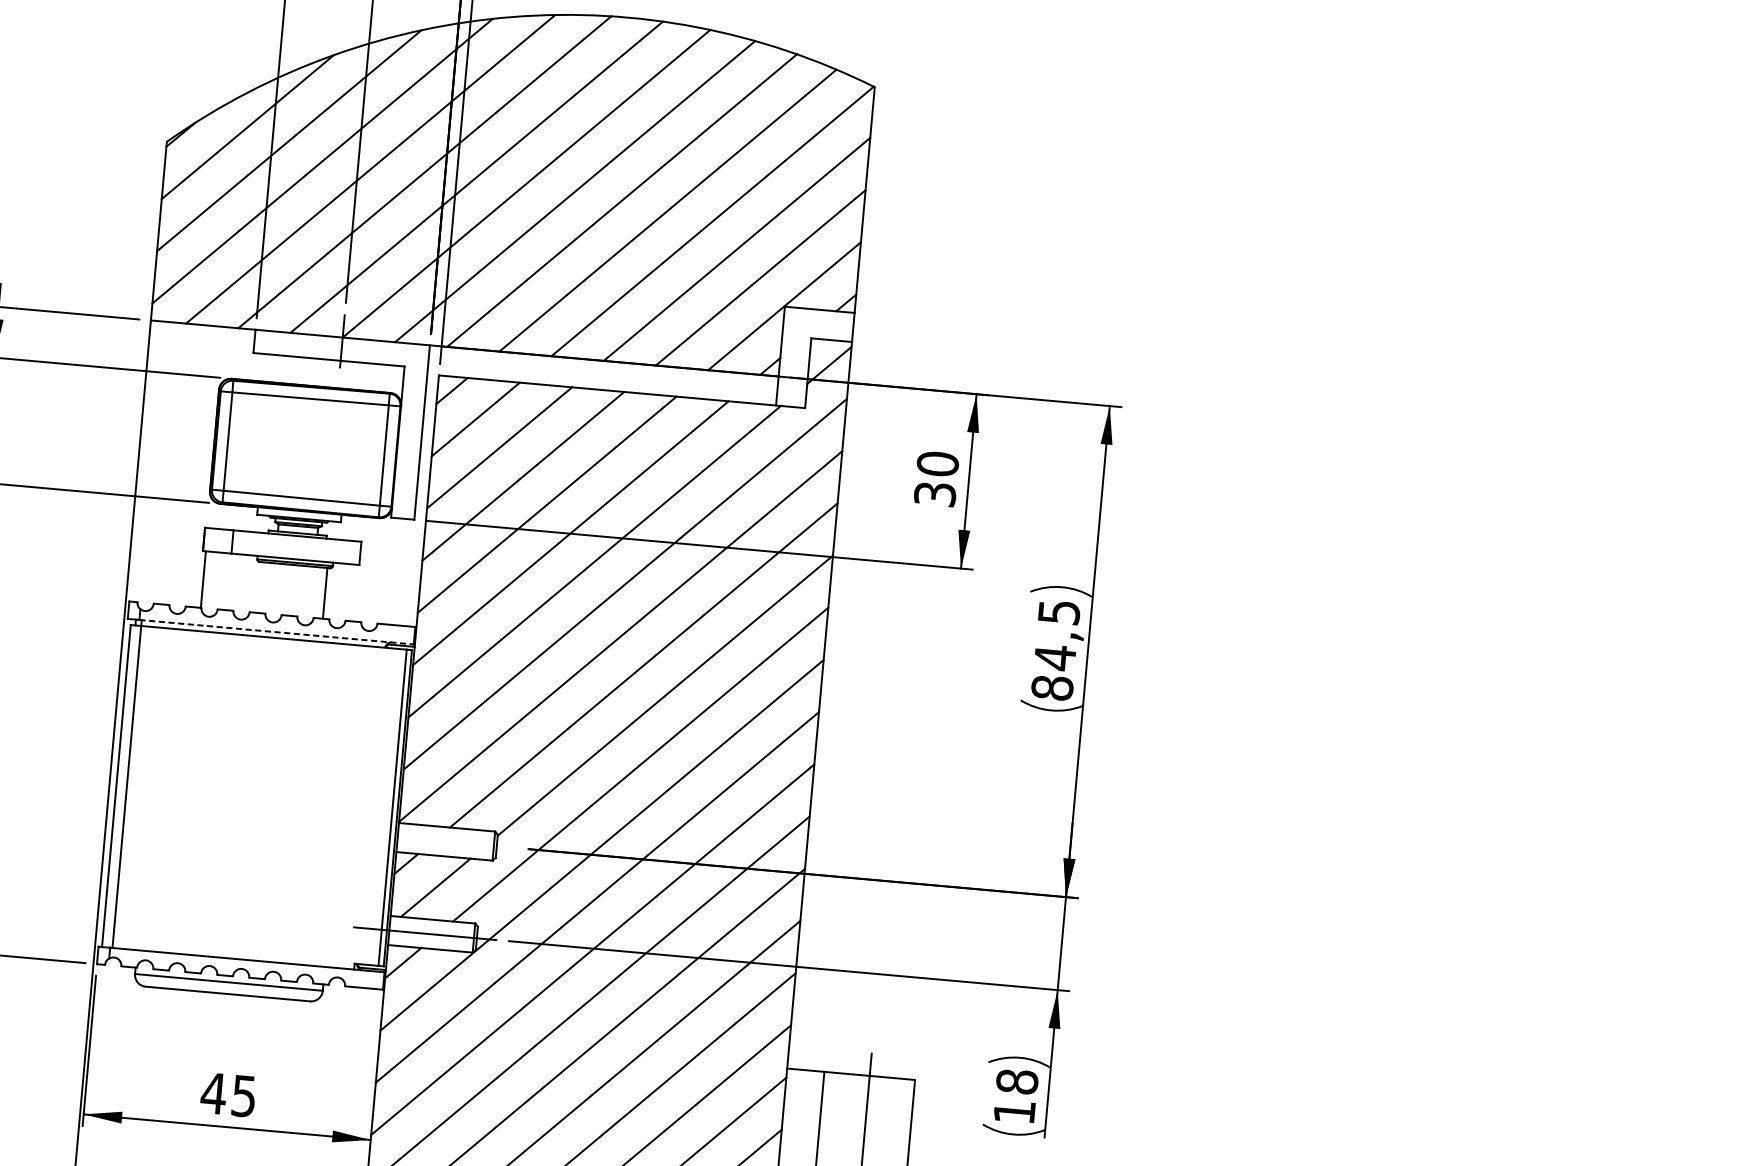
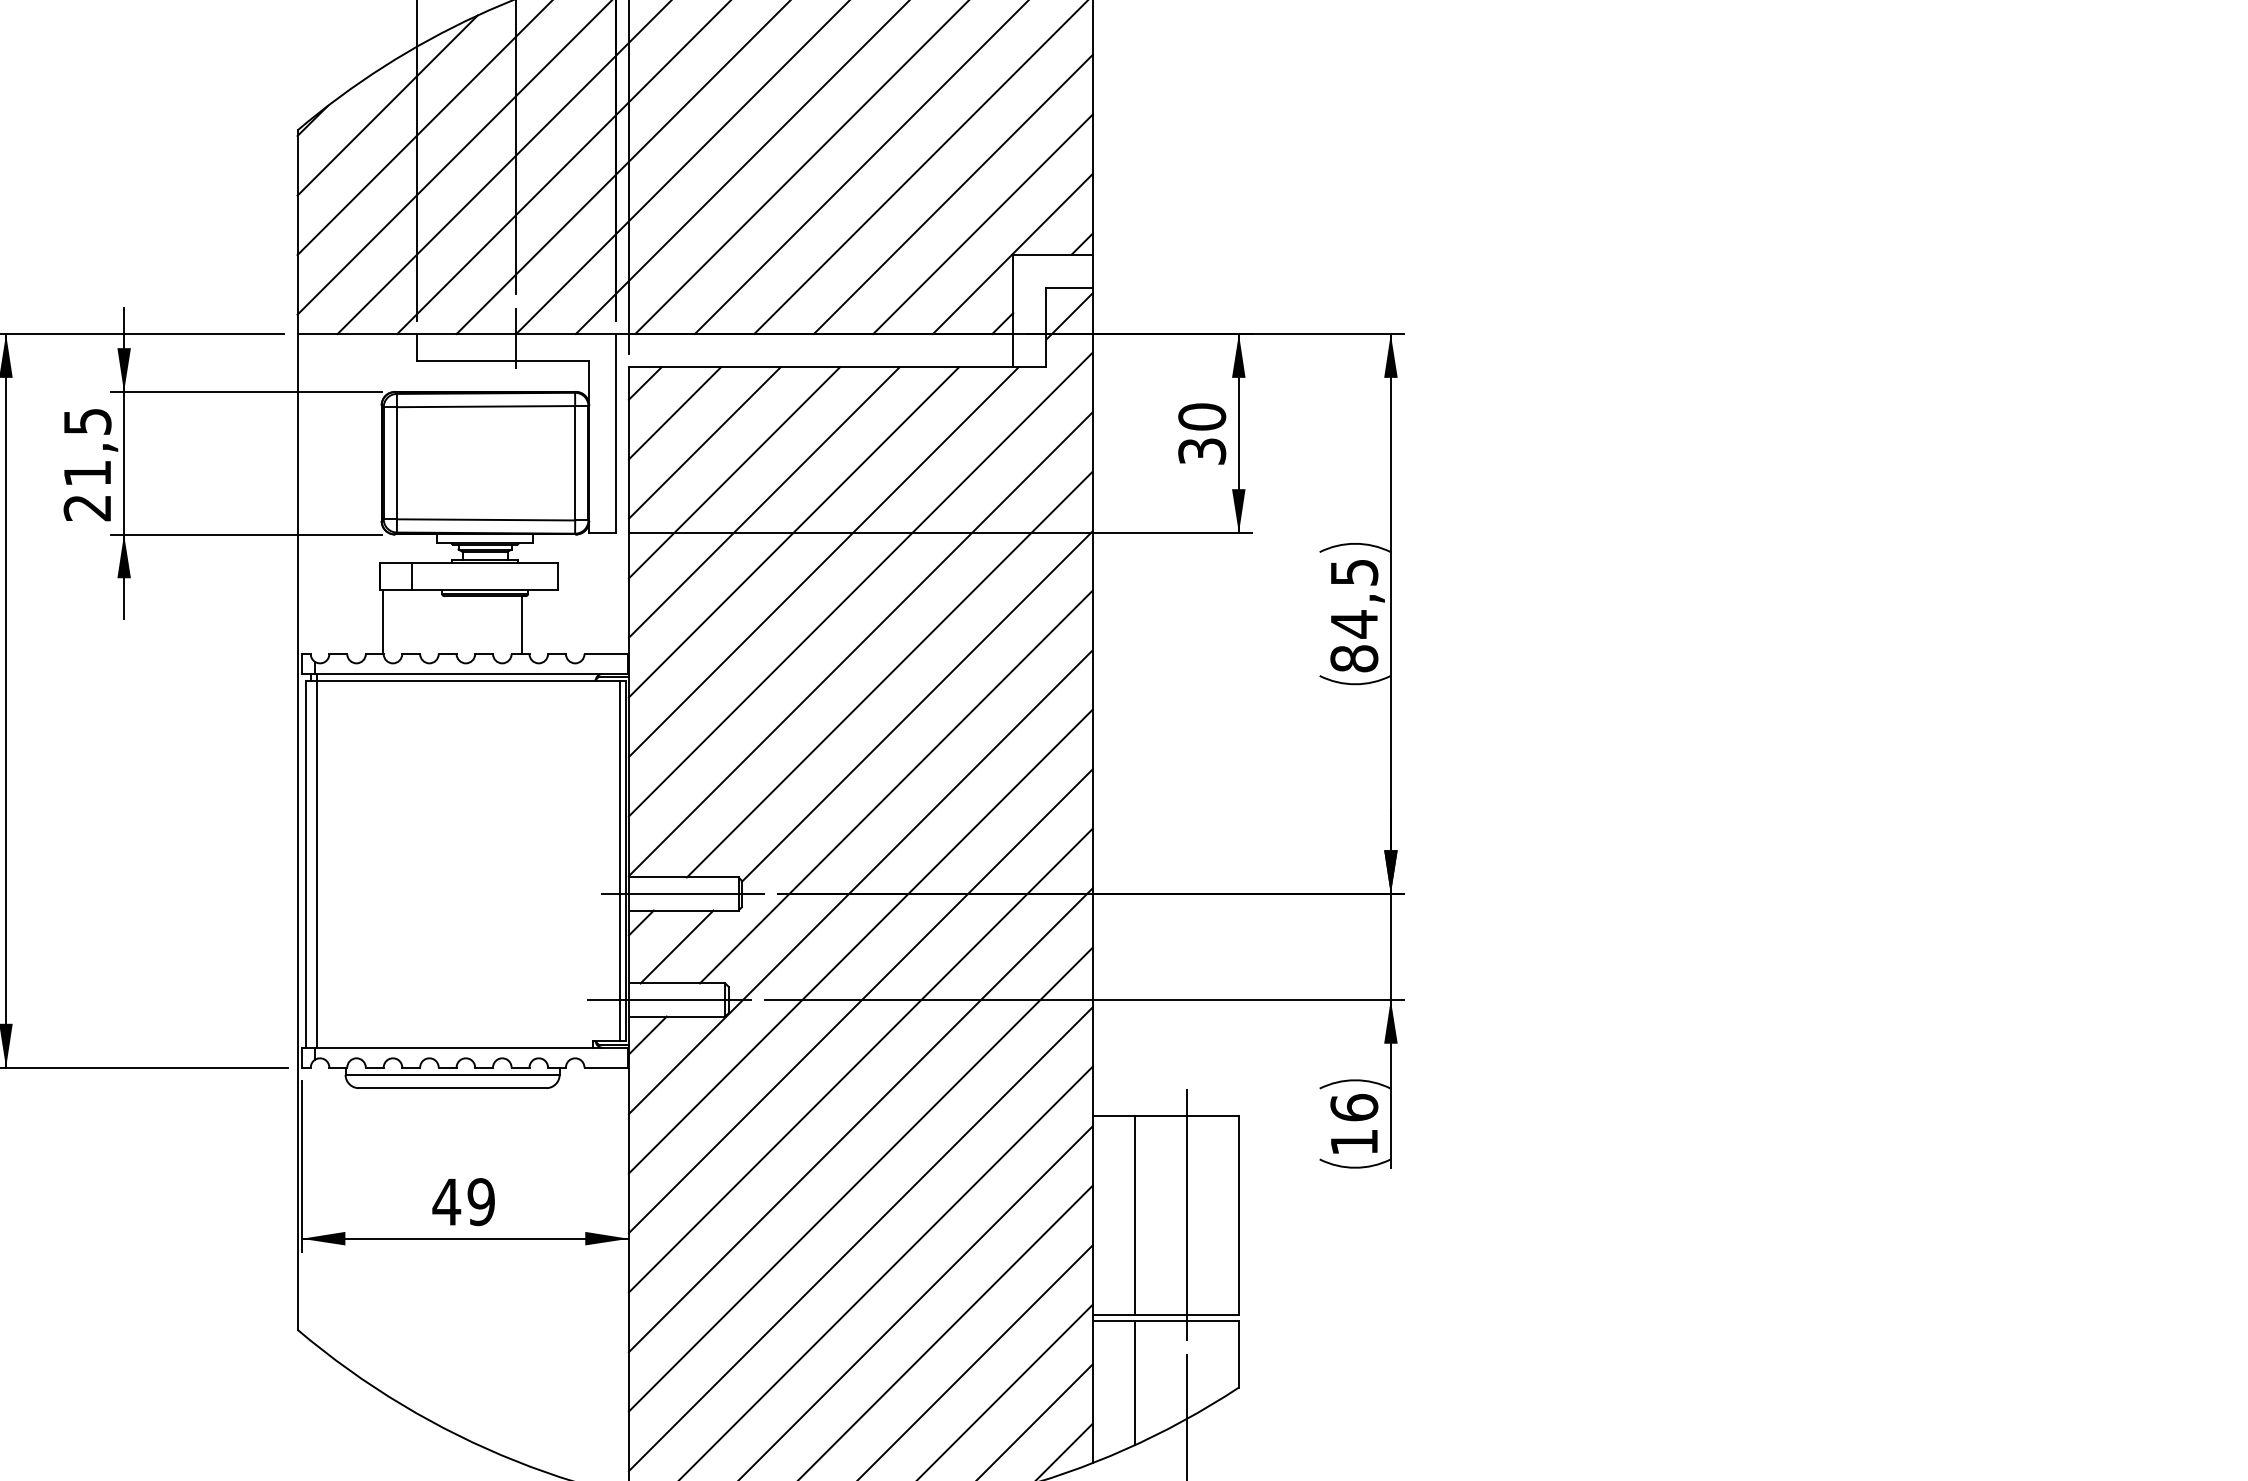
line: (276, 631) -> (471, 673), dashed -> solid
line: (444, 841) -> (682, 893), added
text: (1017, 1081) -> (1354, 1107), 18 -> 16
text: (243, 1095) -> (480, 1201), 45 -> 49

